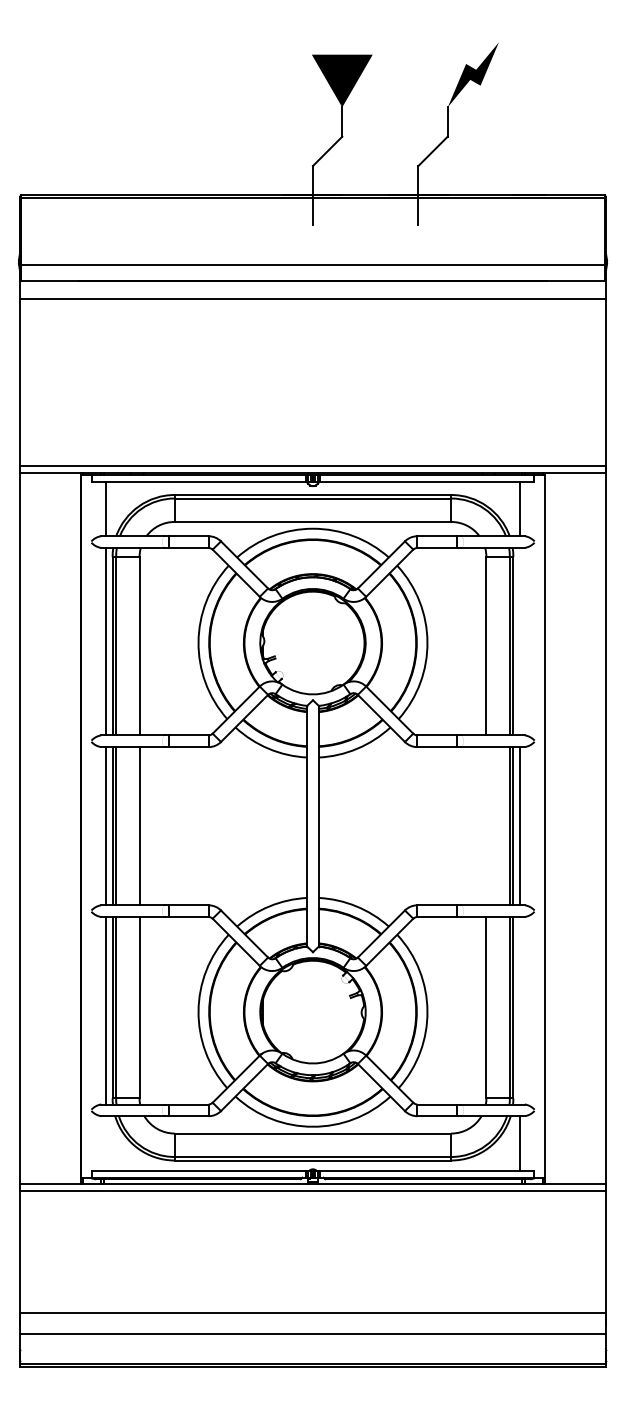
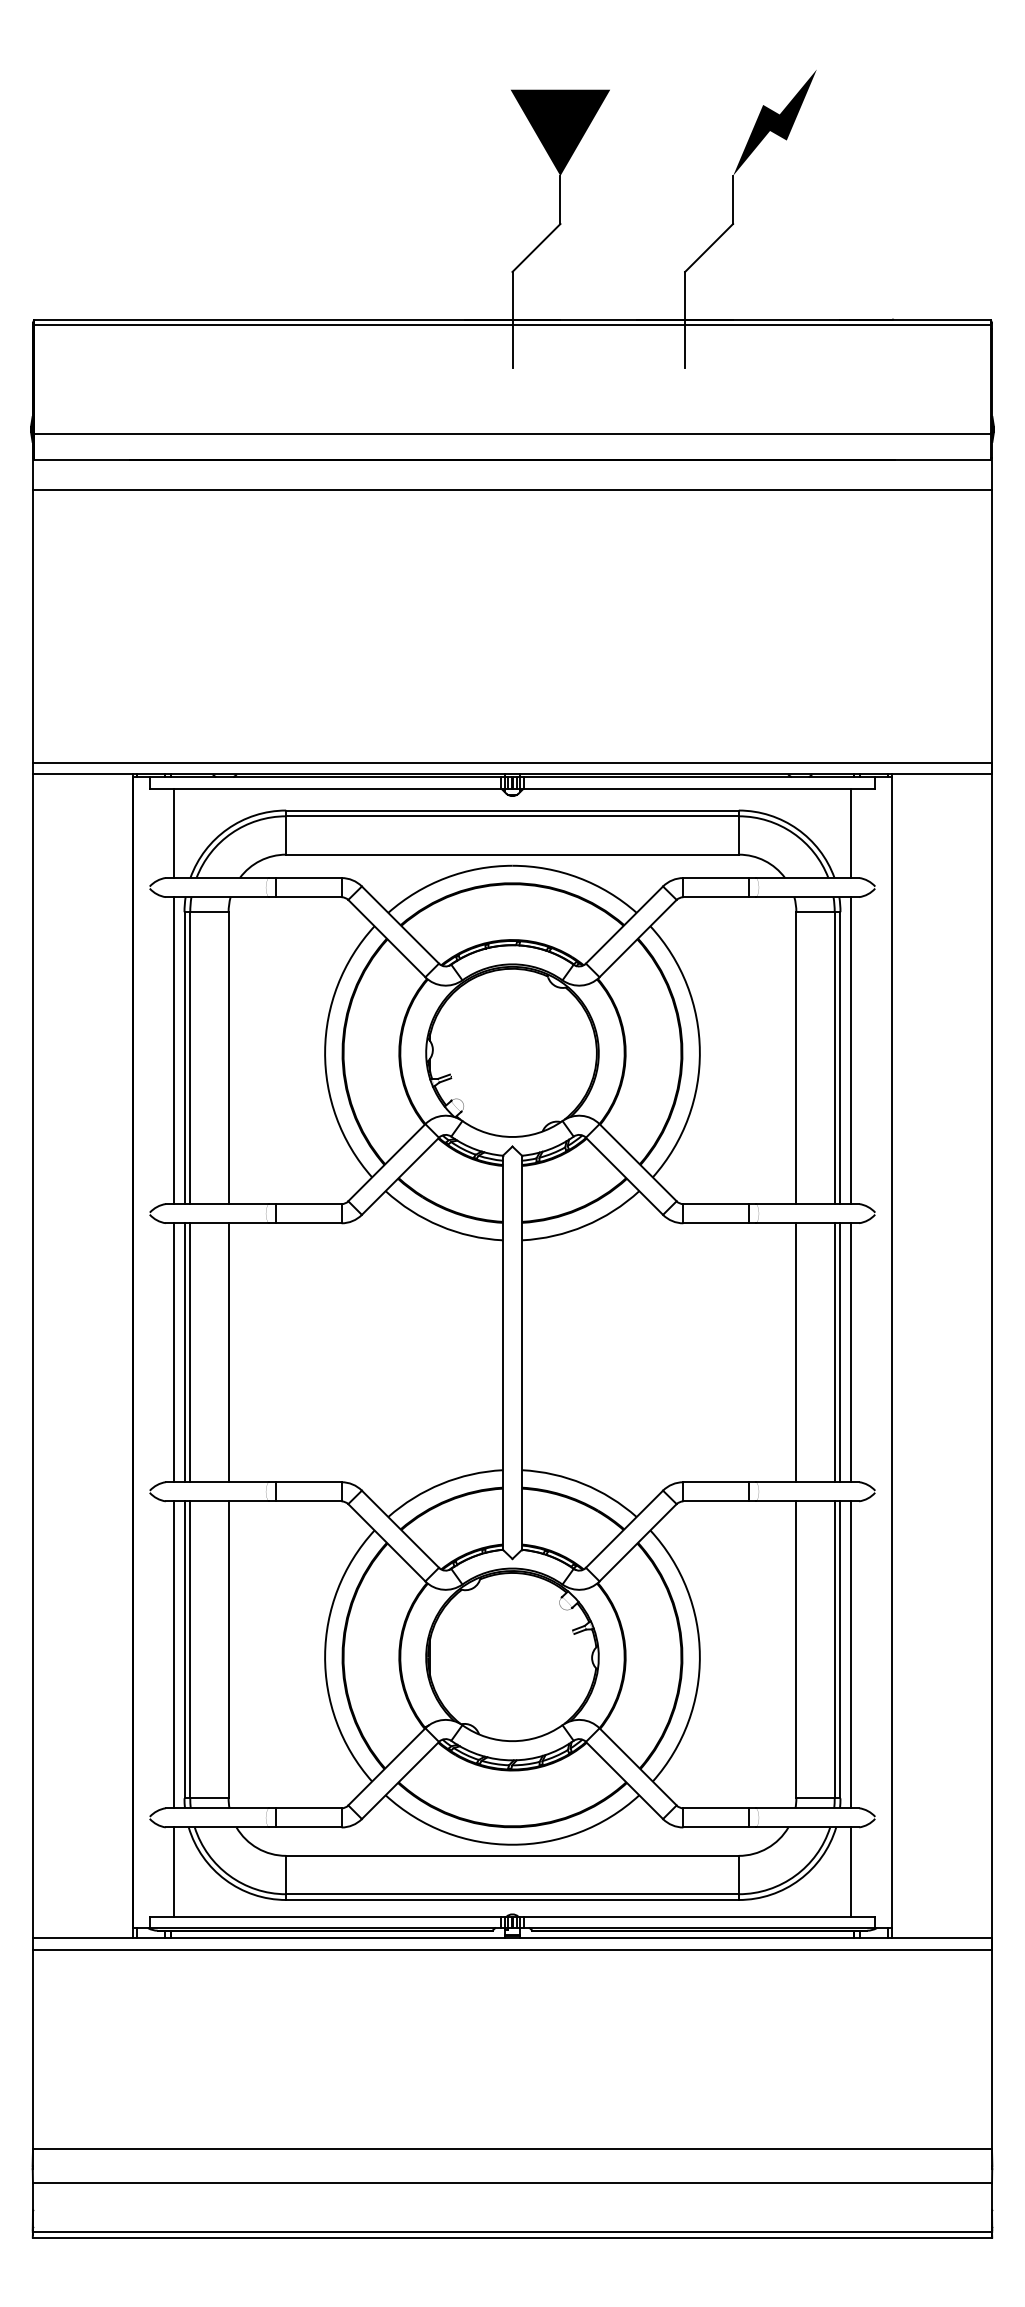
line: (520, 641) -> (852, 1050), added
line: (486, 826) -> (796, 1353), added
line: (520, 1010) -> (852, 1654), added
line: (105, 1143) -> (172, 1872), added

